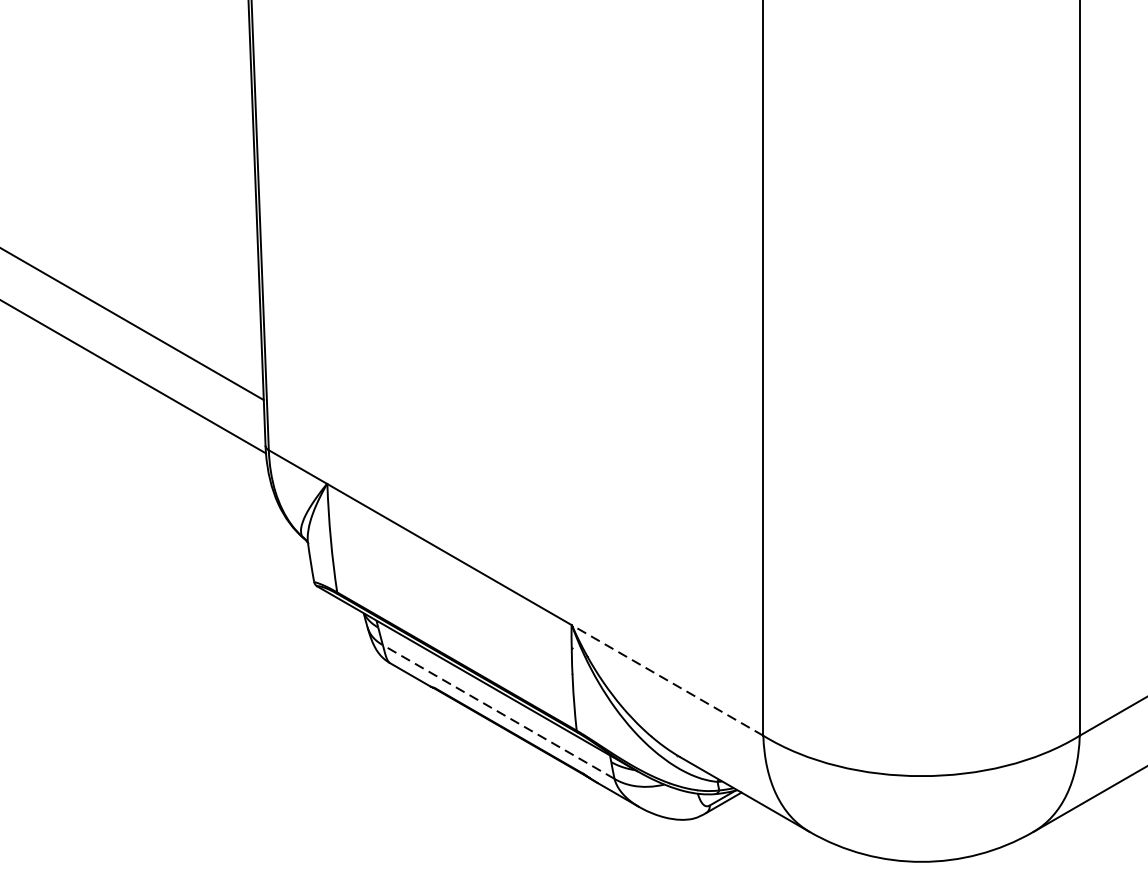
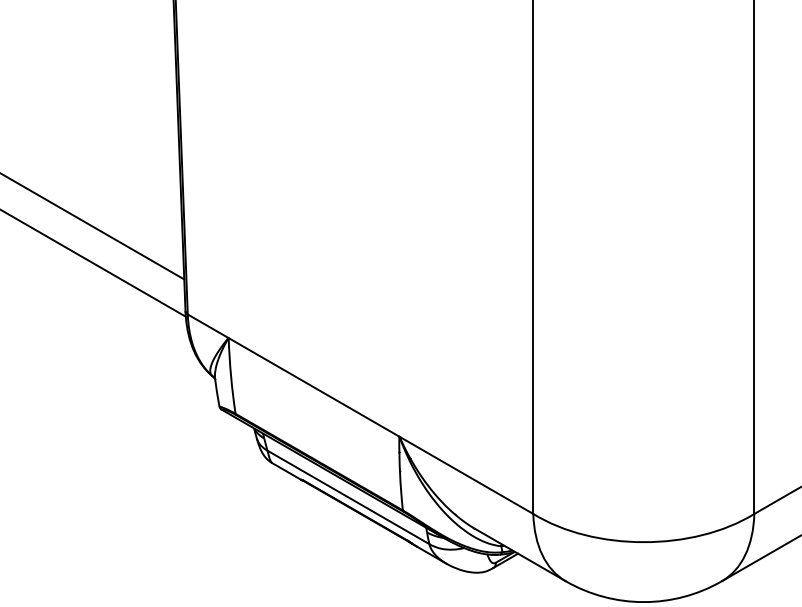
line: (666, 680) -> (465, 475), dashed -> solid
line: (497, 712) -> (347, 497), dashed -> solid

